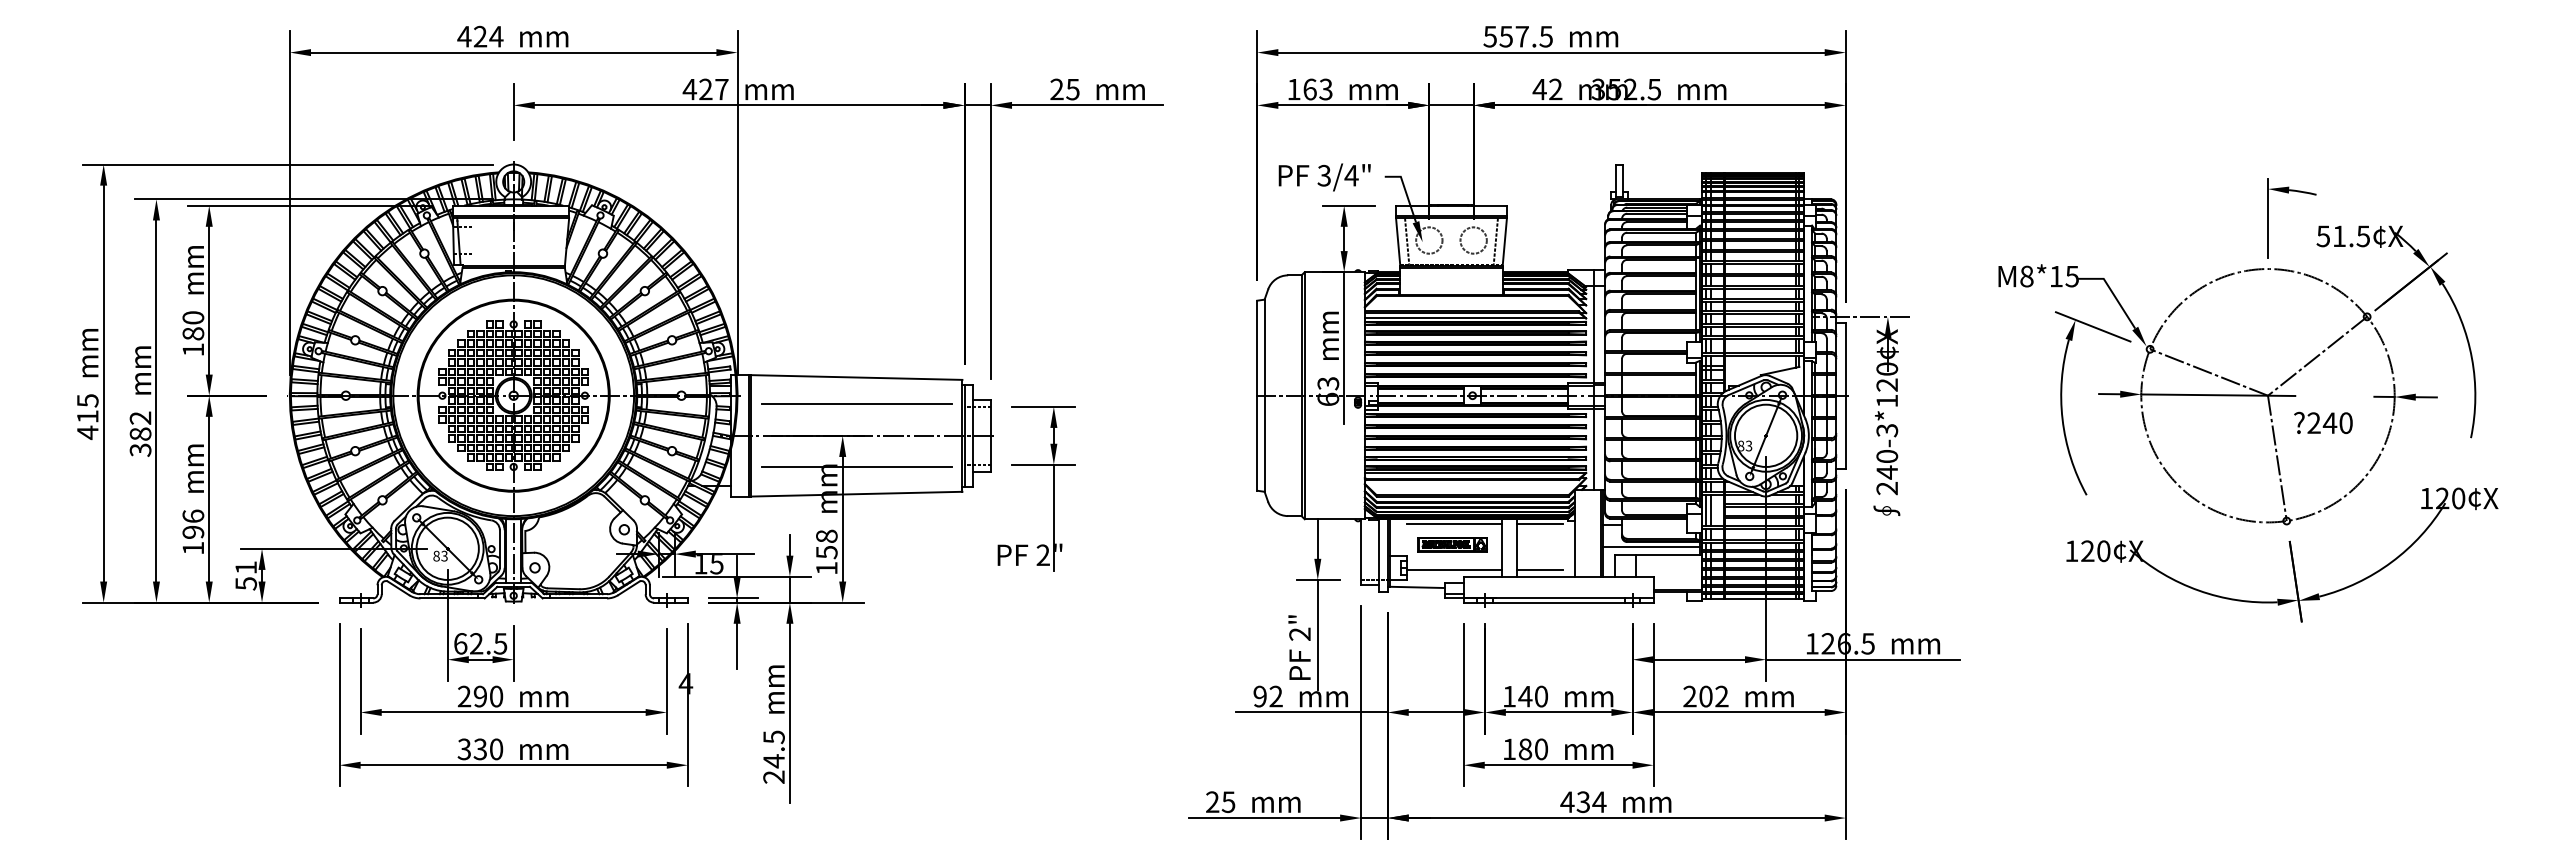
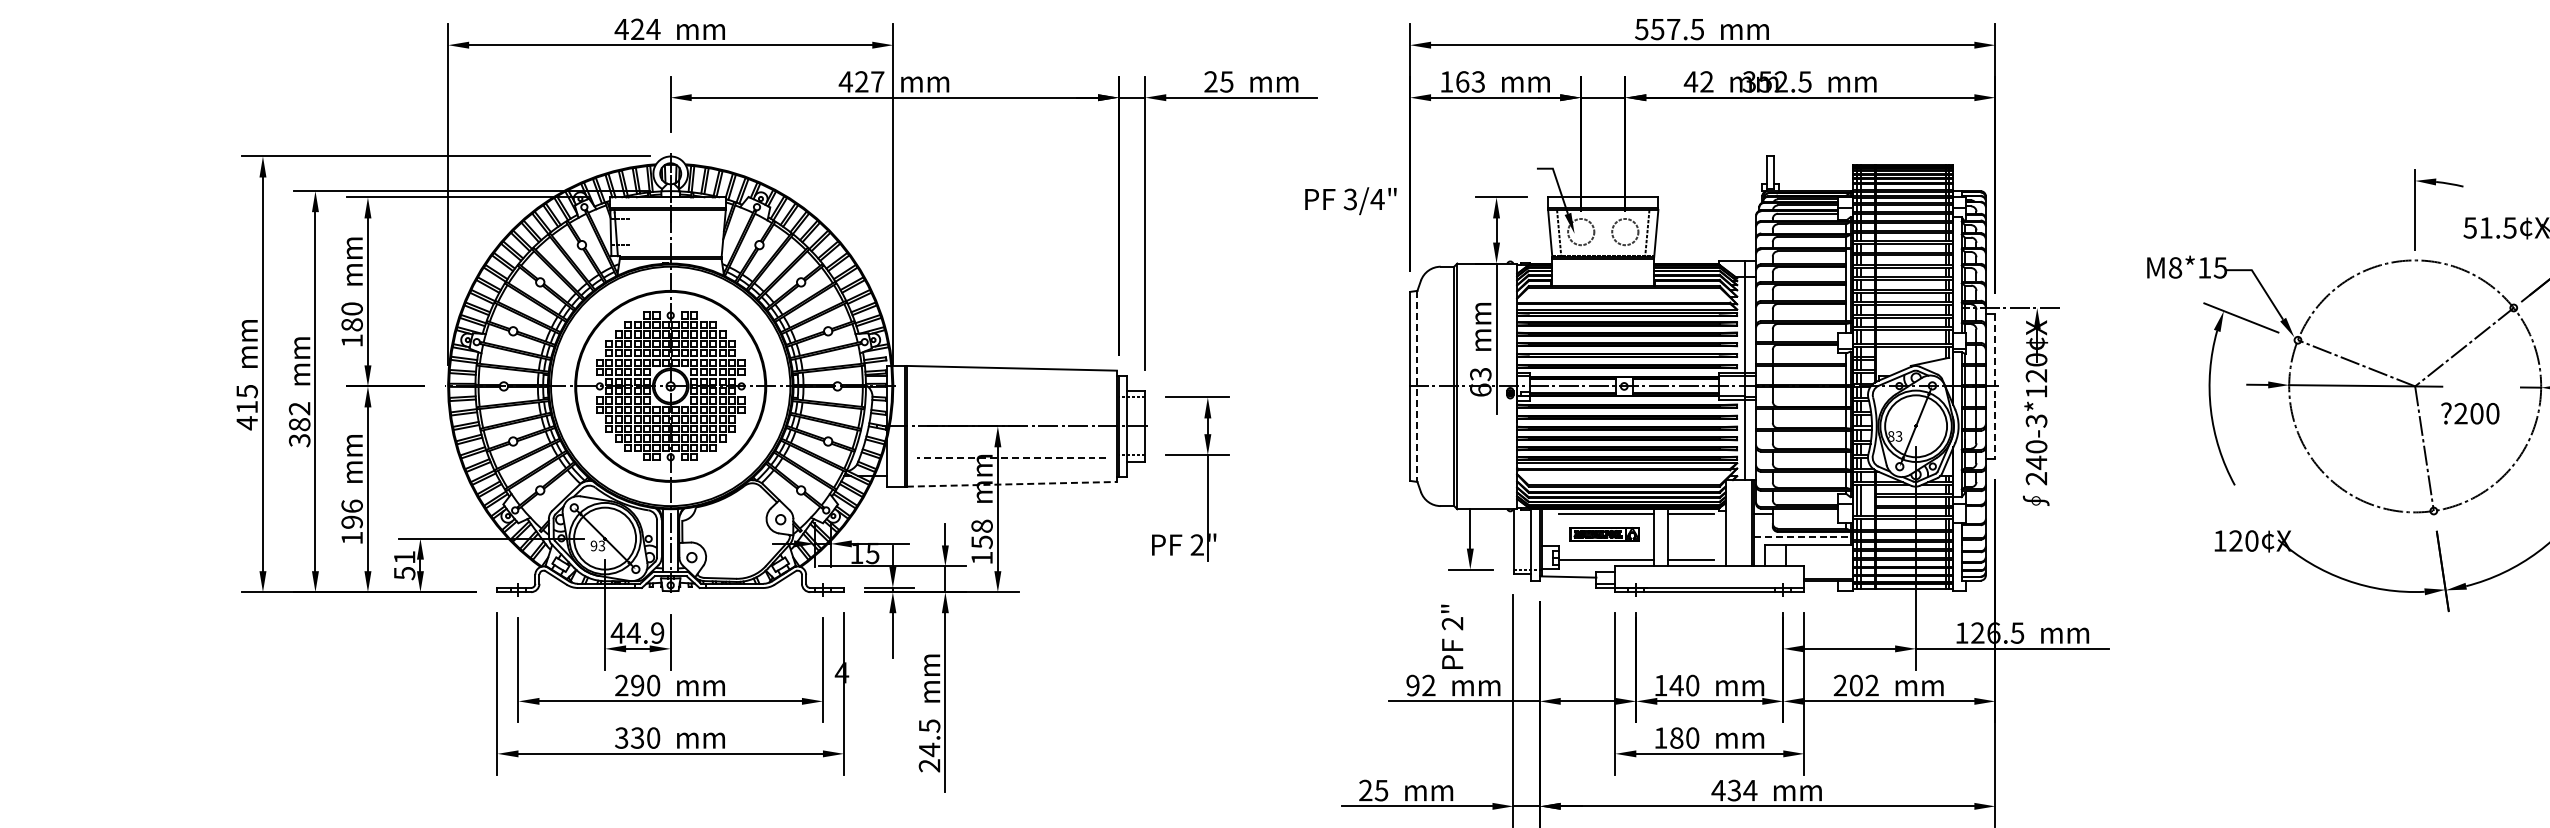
text: (1324, 177) -> (1350, 201), moved
line: (1845, 395) -> (1995, 386), solid -> dashed
line: (1264, 396) -> (1417, 387), solid -> dashed
line: (856, 404) -> (1011, 395), removed
text: (2329, 423) -> (2476, 414), ?240 -> ?200
line: (856, 467) -> (1011, 457), solid -> dashed
line: (856, 494) -> (1011, 484), solid -> dashed
line: (1651, 546) -> (1802, 536), solid -> dashed
text: (436, 556) -> (593, 546), 83 -> 93
line: (1317, 634) -> (1470, 623), removed
text: (480, 643) -> (637, 632), 62.5 -> 44.9

